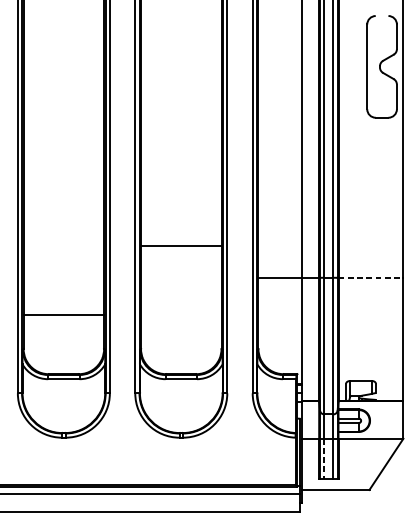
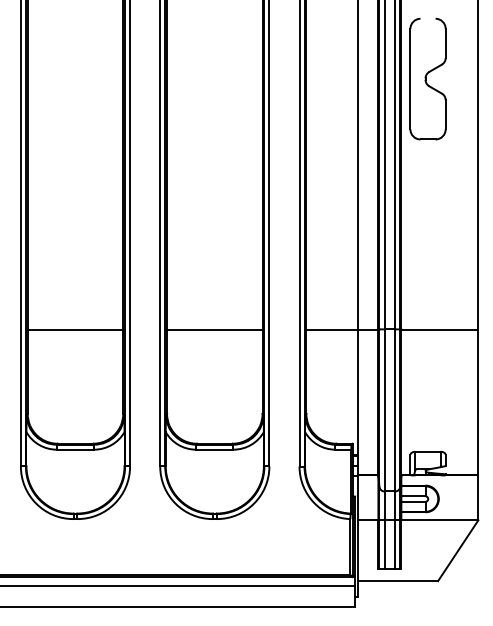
part: (381, 66) -> (427, 78), moved
line: (181, 245) -> (214, 329), moved
line: (370, 277) -> (439, 329), dashed -> solid
line: (63, 314) -> (75, 329), moved
line: (324, 459) -> (384, 544), dashed -> solid

